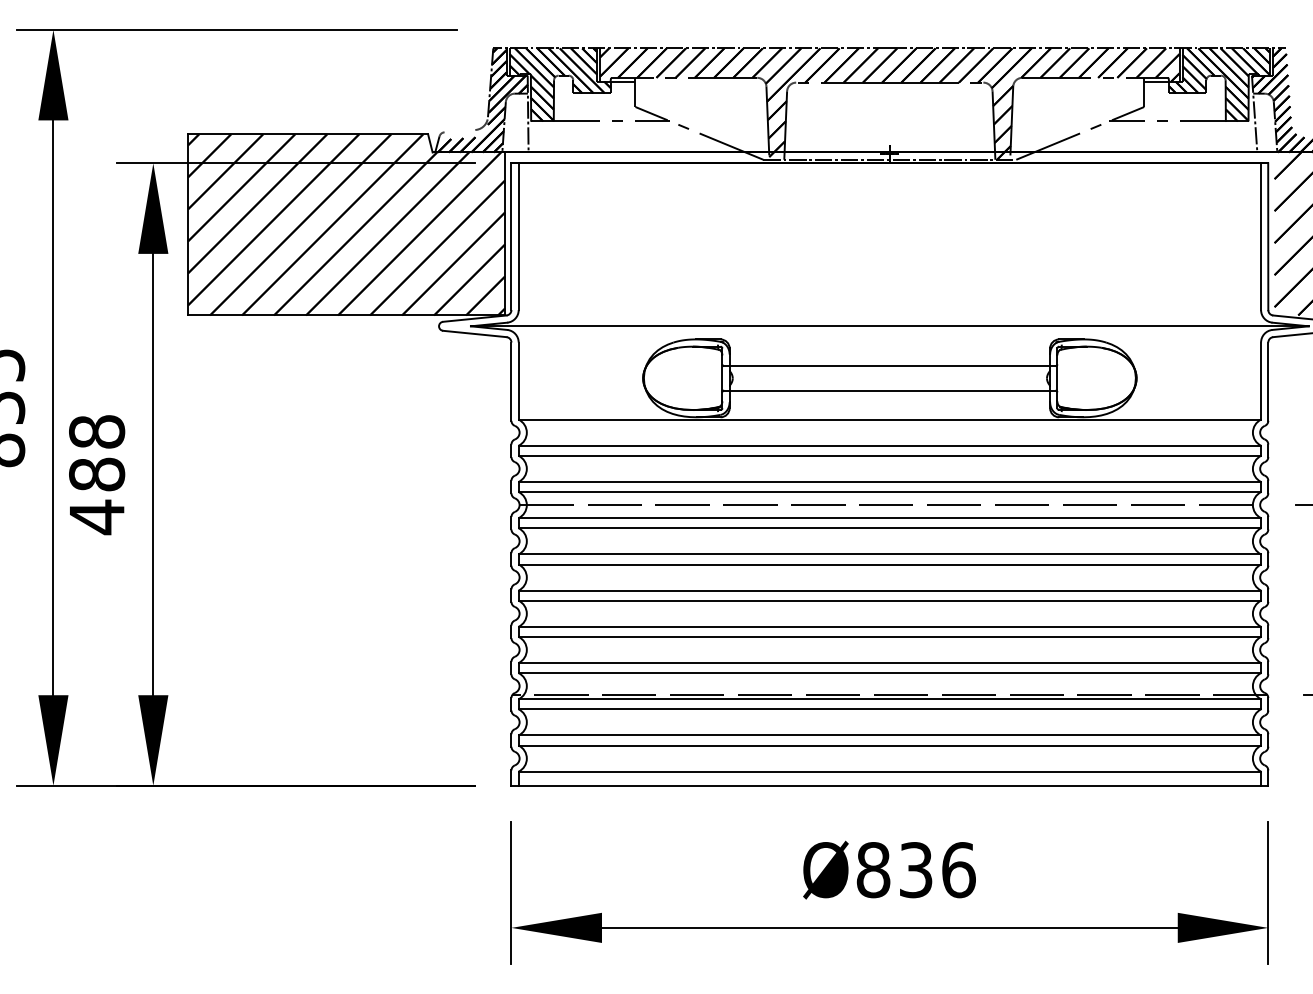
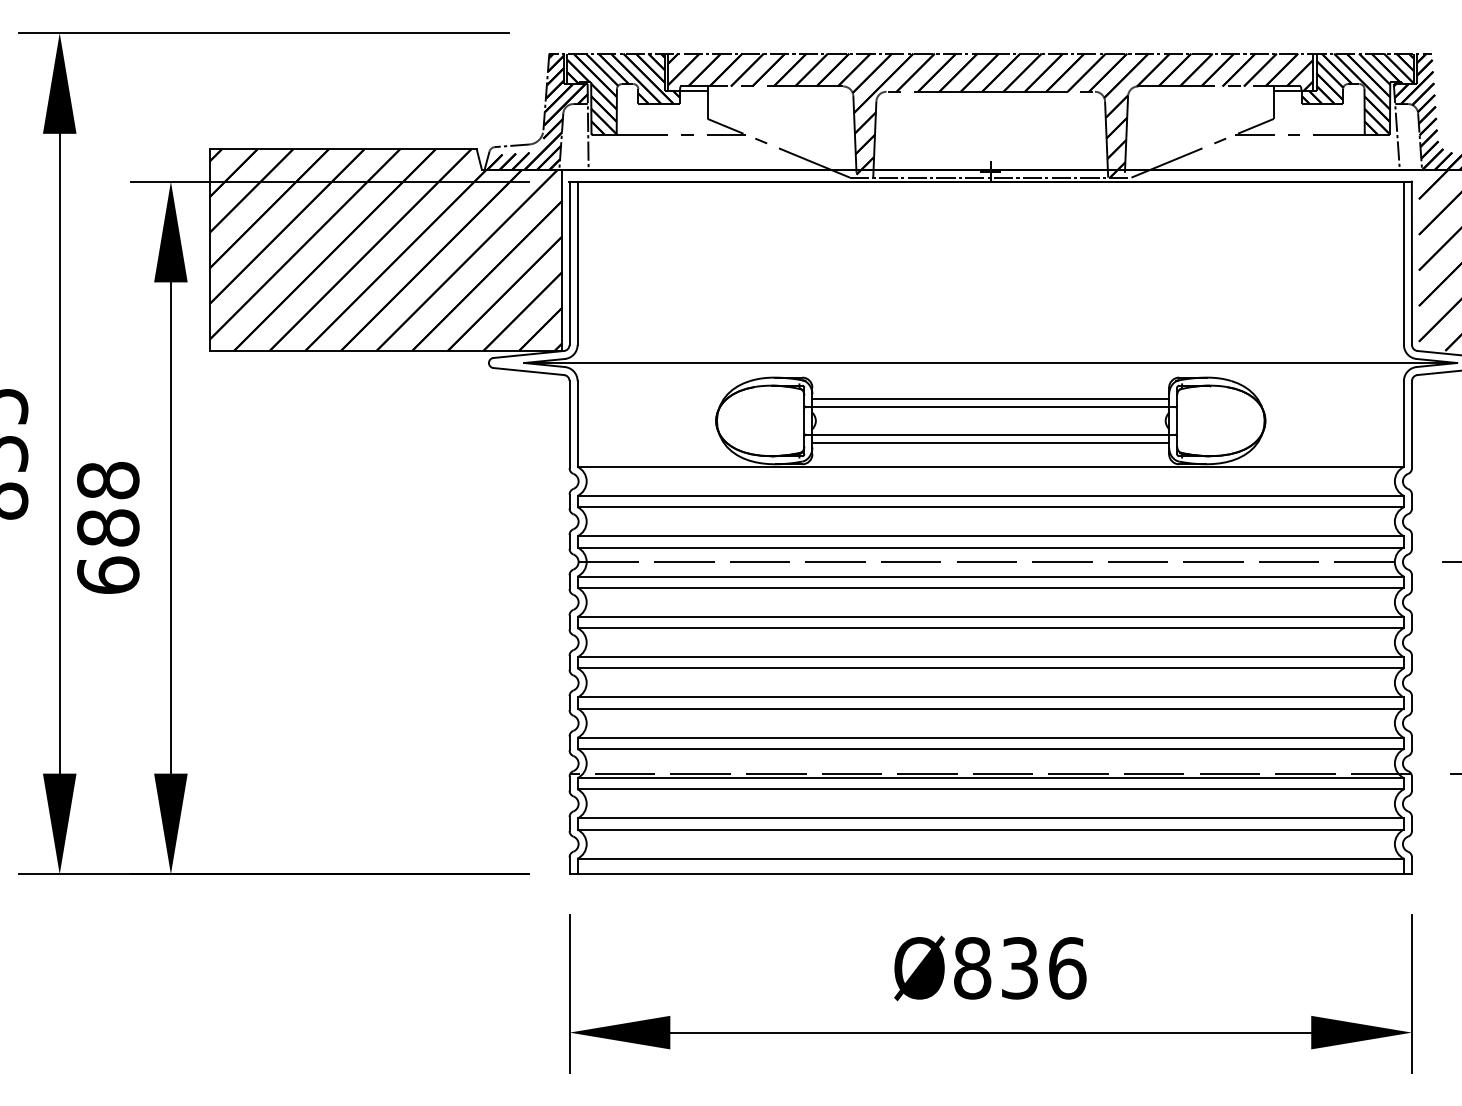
line: (459, 130) -> (511, 145), added
line: (889, 359) -> (990, 399), added
line: (889, 397) -> (990, 442), added
text: (97, 517) -> (108, 575), 488 -> 688

